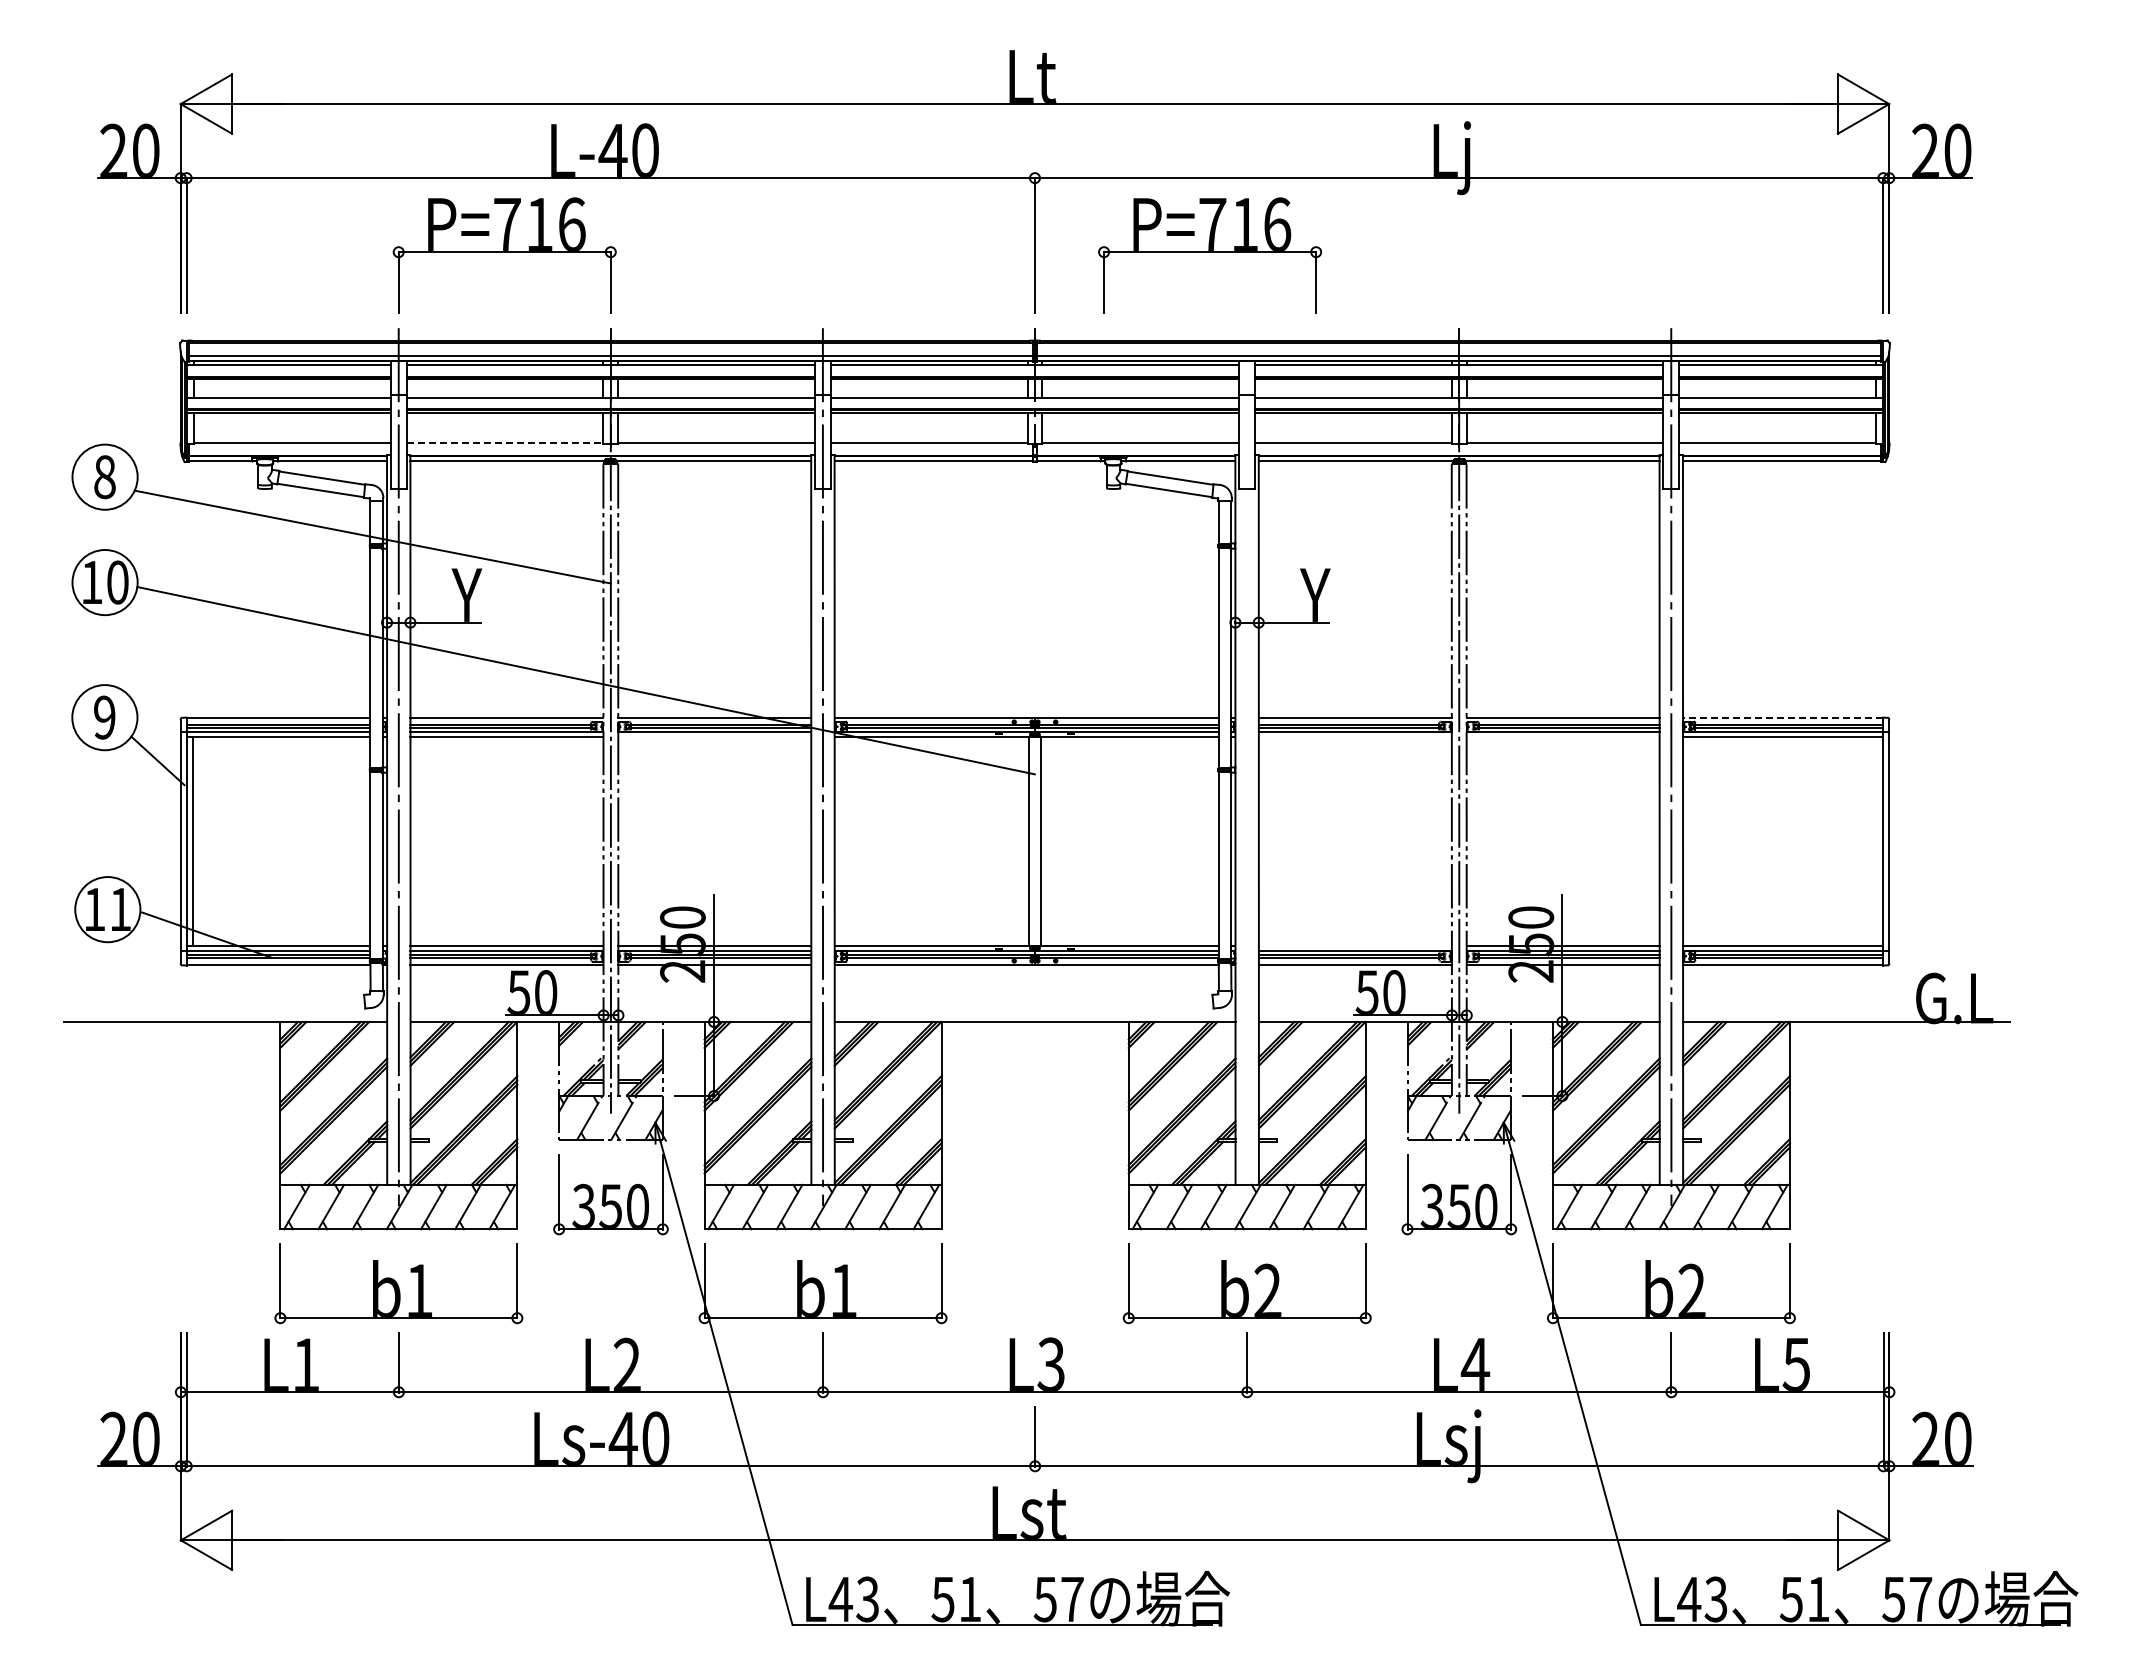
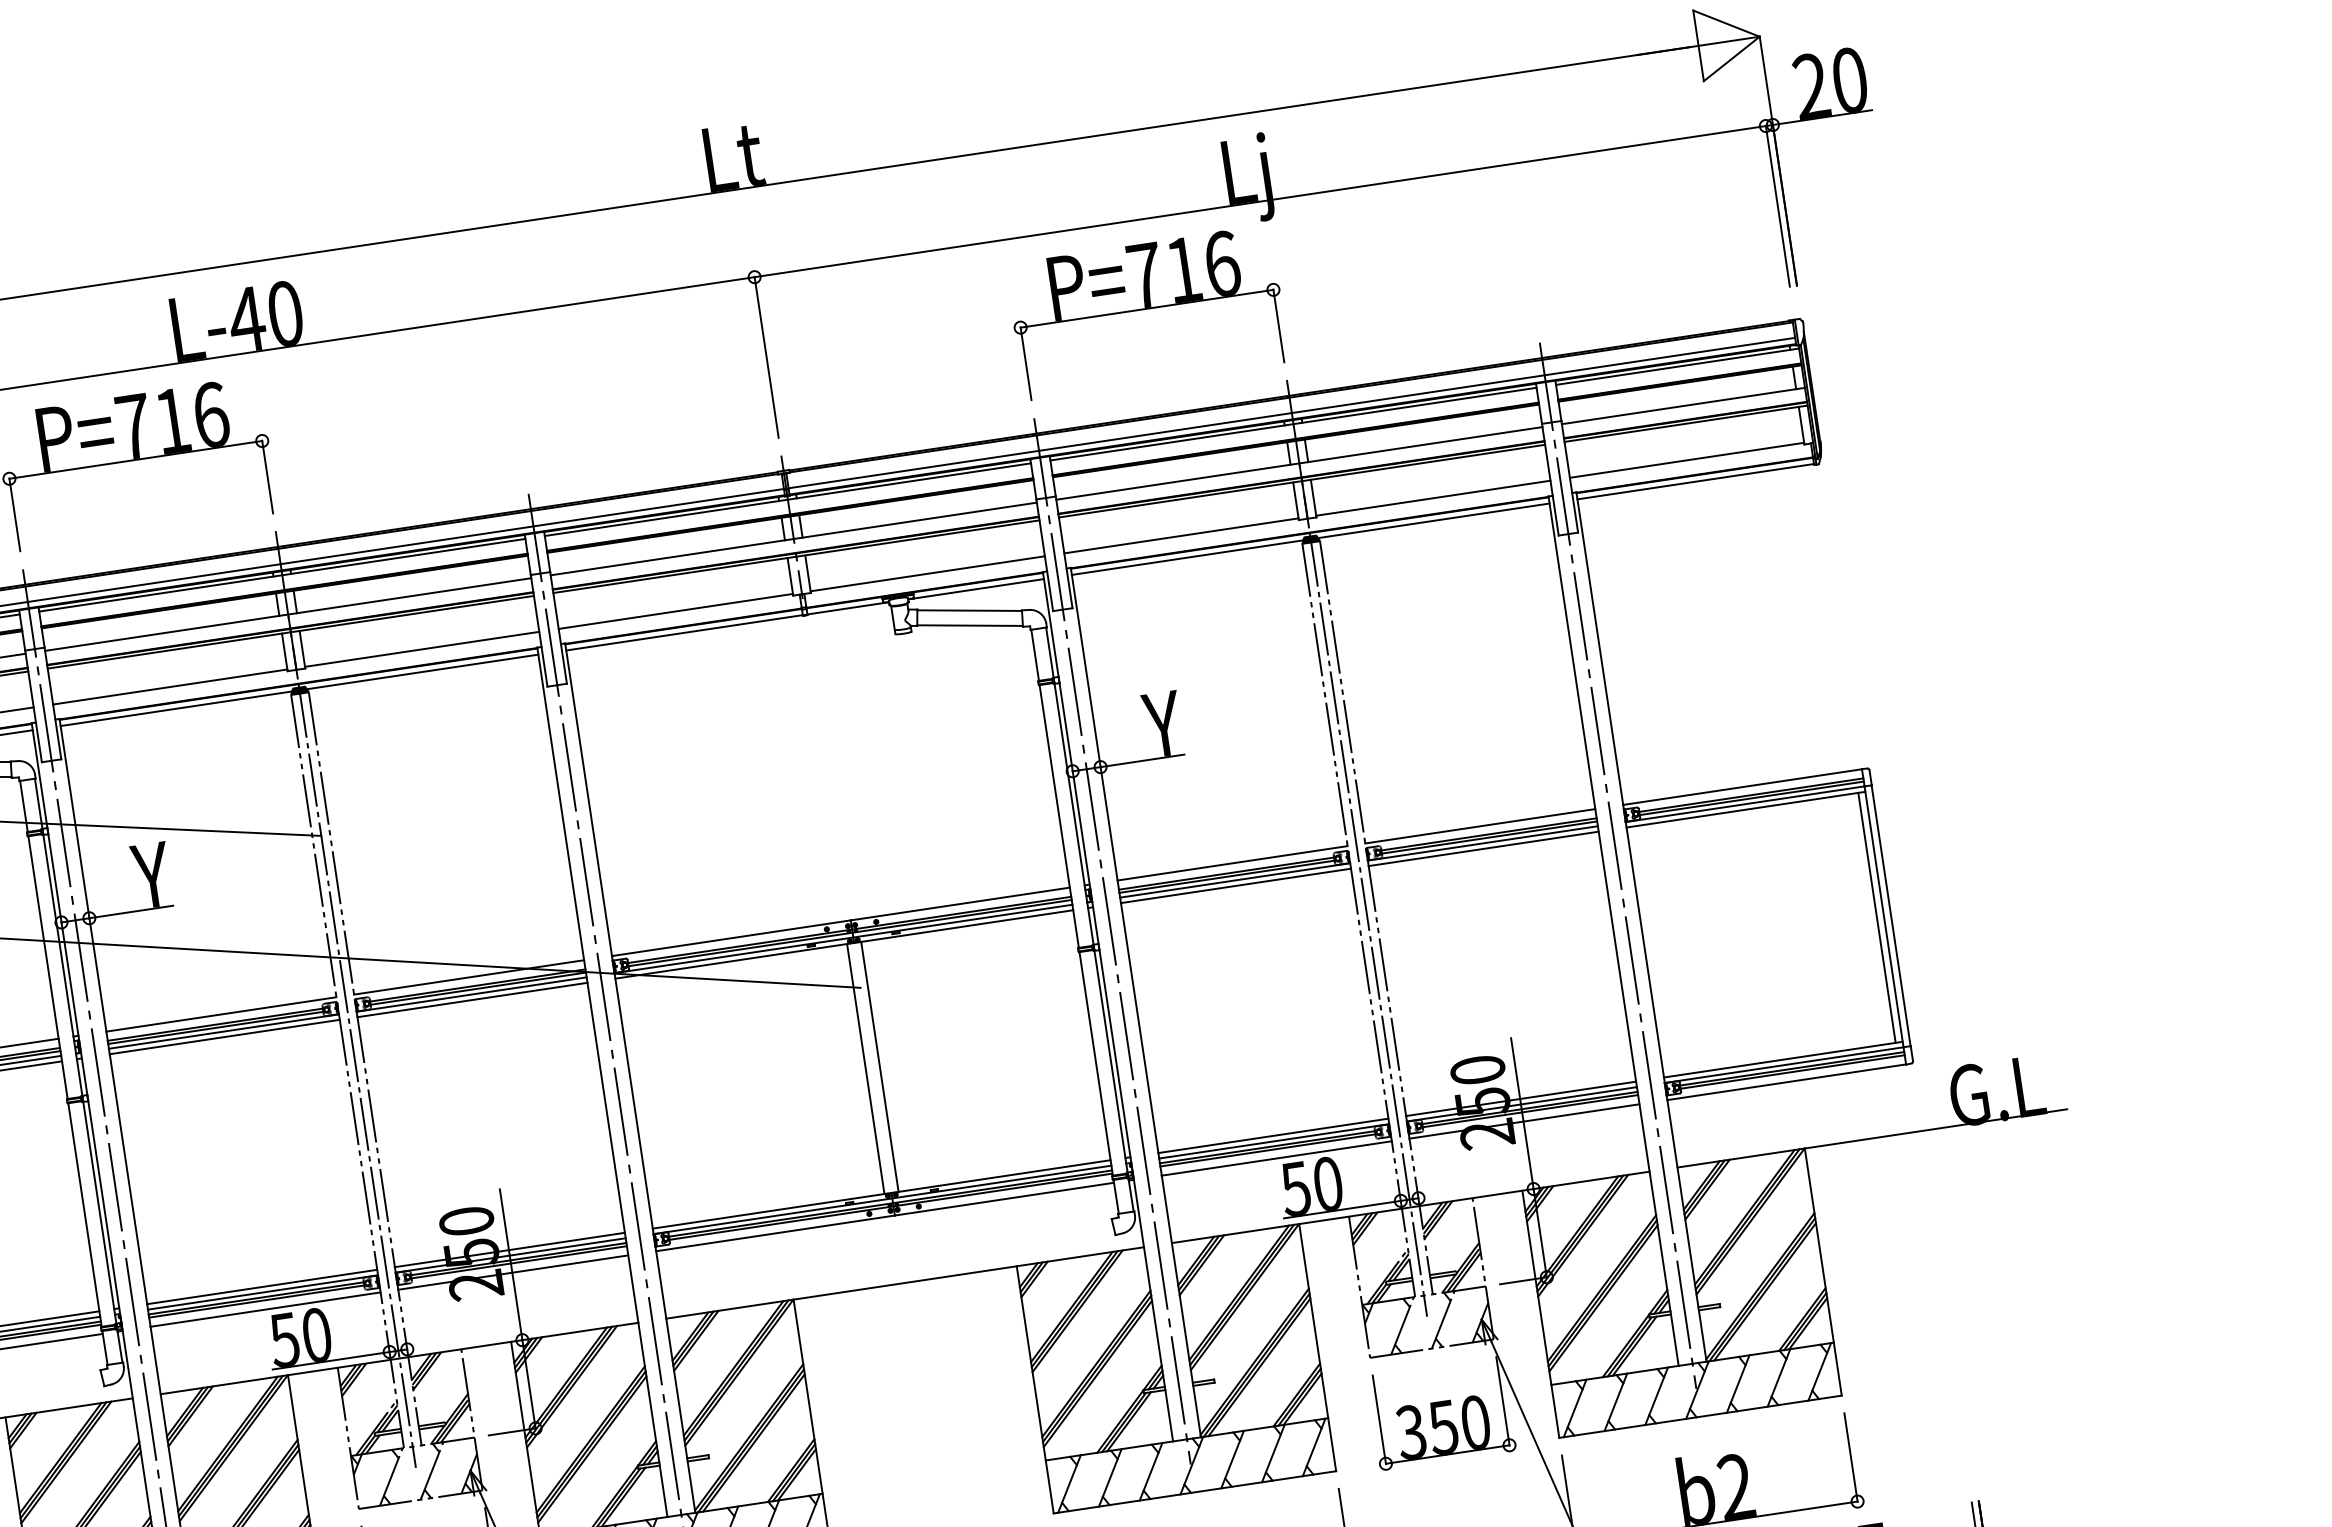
part: (1210, 255) -> (1148, 312), moved
line: (505, 442) -> (170, 686), dashed -> solid
line: (1782, 717) -> (1741, 786), dashed -> solid
line: (714, 736) -> (472, 999), added
line: (1354, 736) -> (1234, 885), added
line: (1562, 736) -> (1482, 848), added
line: (1247, 767) -> (1112, 941), added
line: (1877, 841) -> (1877, 917), added
line: (1354, 946) -> (1272, 1136), added

